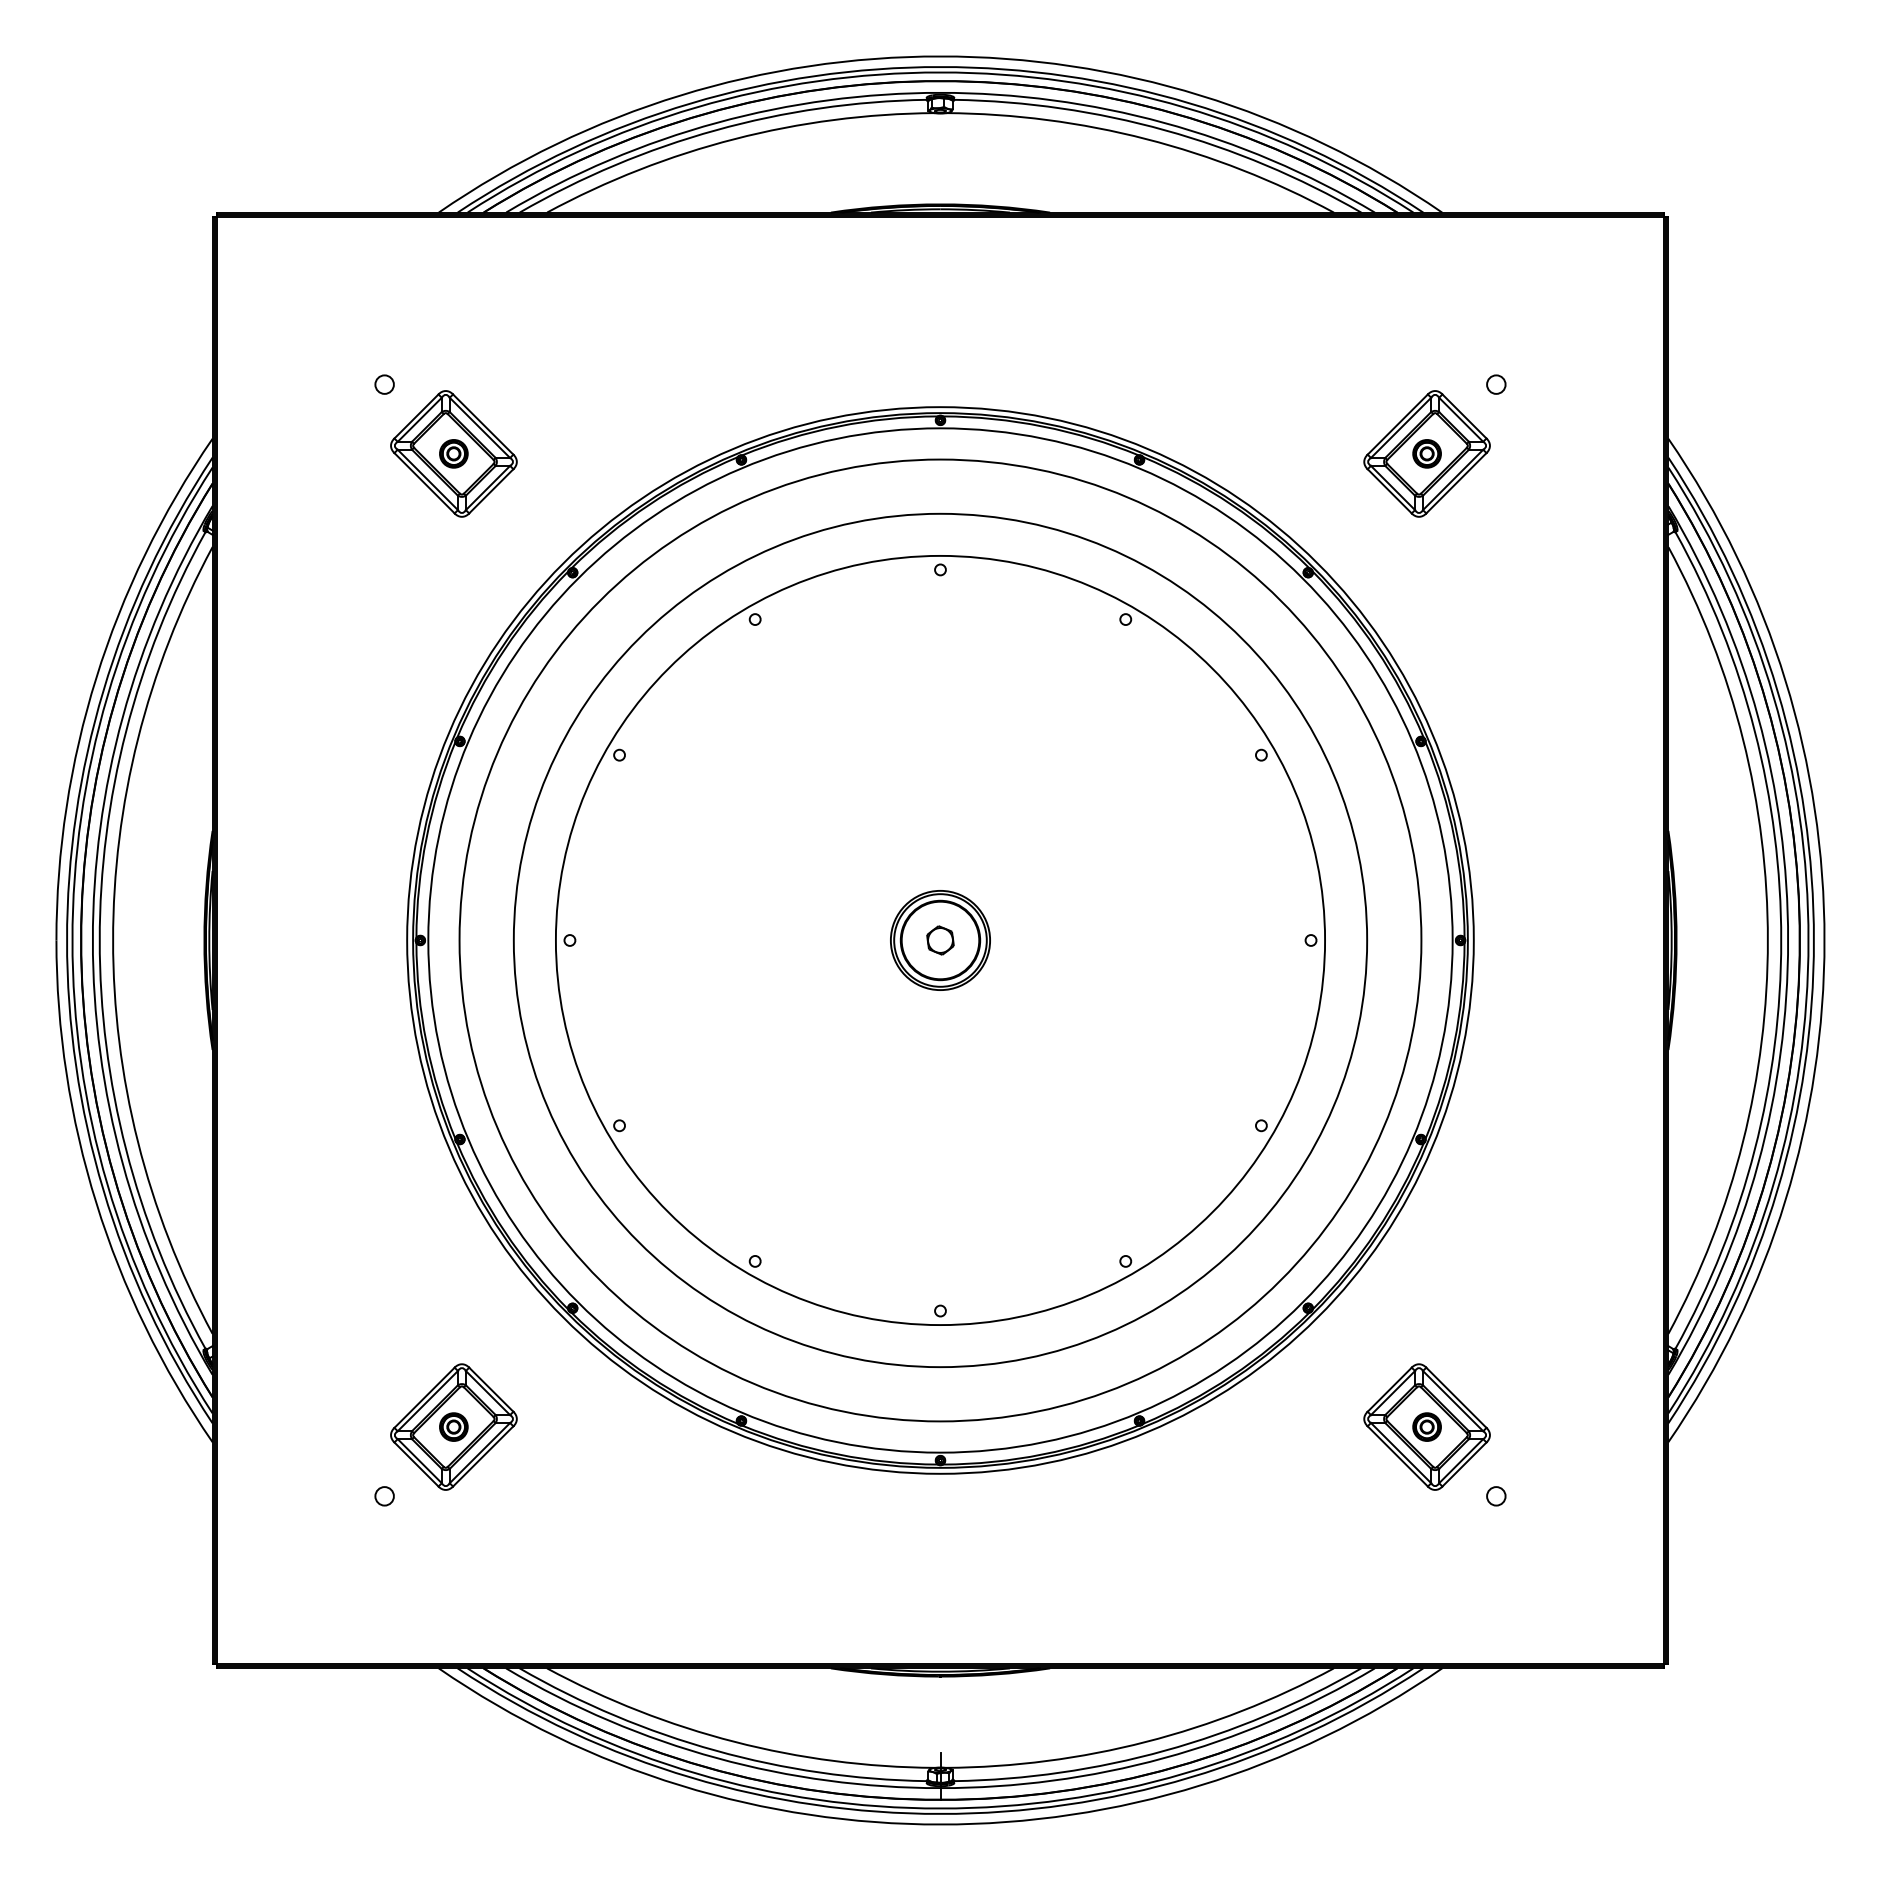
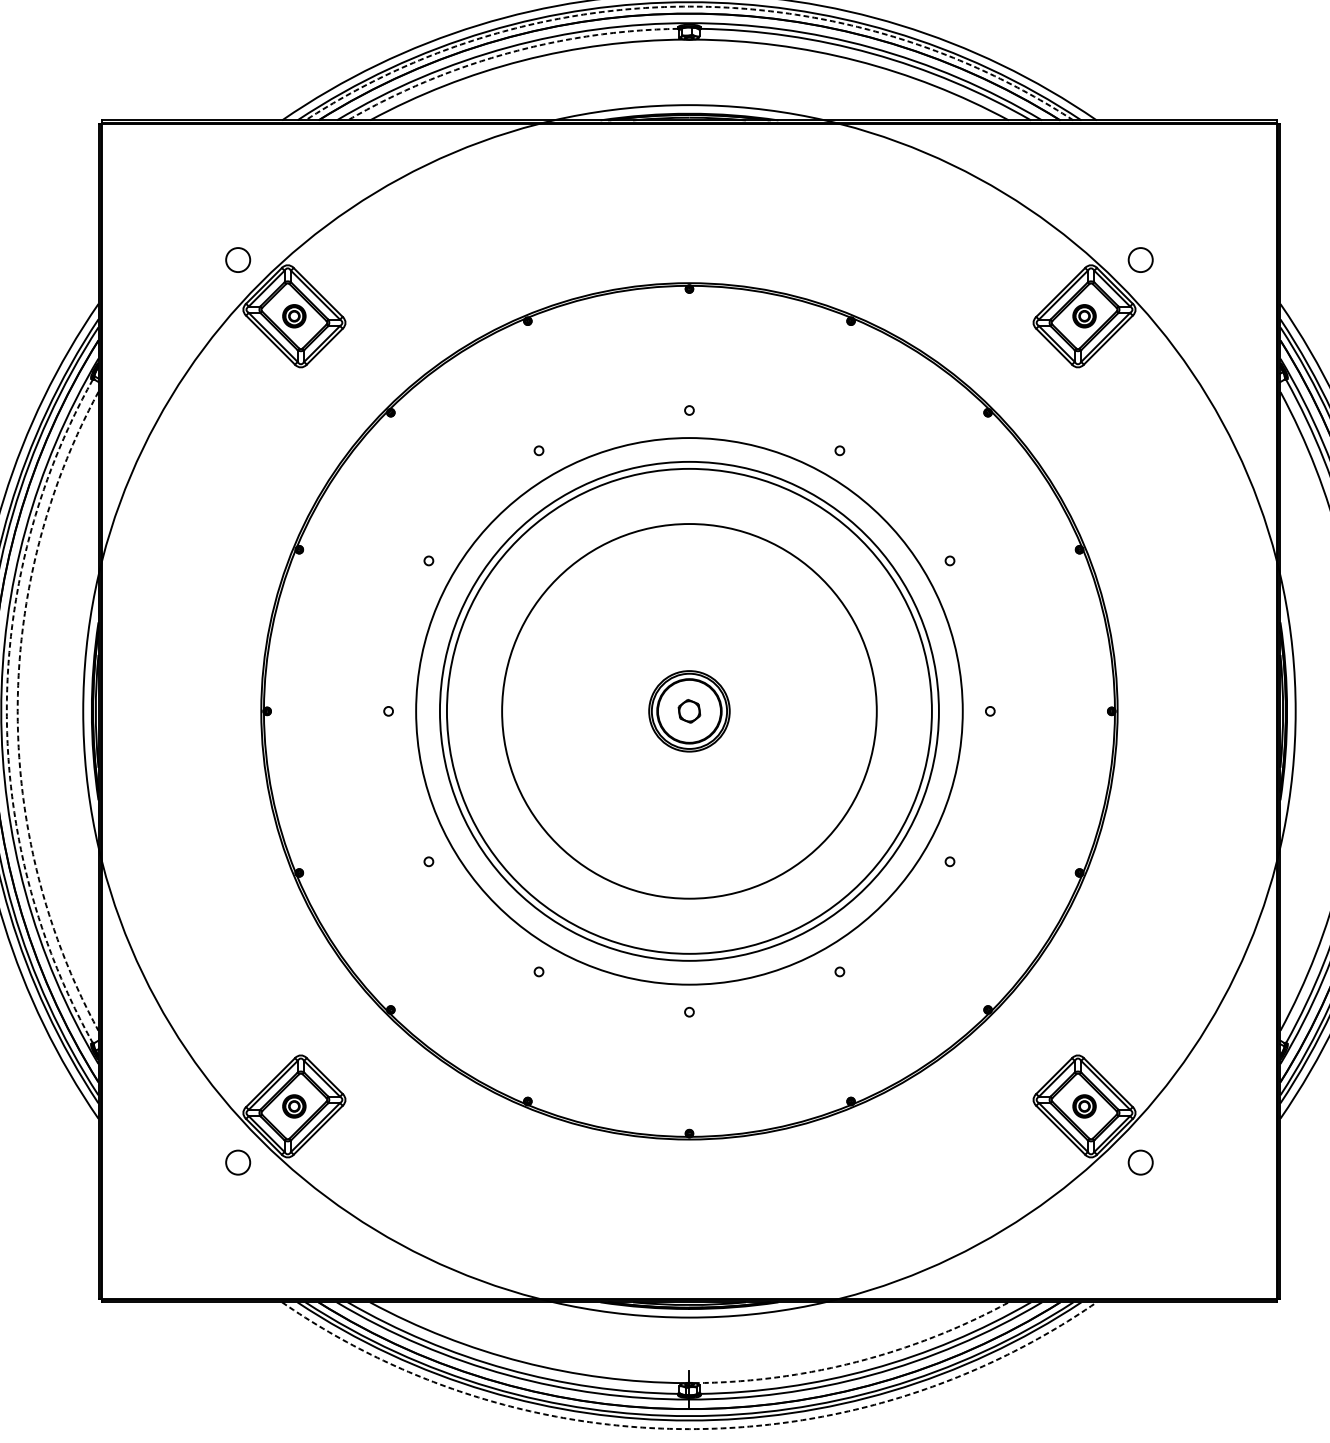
arc: (940, 72) -> (689, 6), solid -> dashed
arc: (716, 130) -> (507, 53), solid -> dashed
circle: (384, 384) -> (238, 259), size x1.6
circle: (1496, 384) -> (1140, 259), size x1.6
arc: (99, 940) -> (6, 711), solid -> dashed
arc: (113, 940) -> (18, 711), solid -> dashed
circle: (940, 940) -> (689, 711), size x0.6
circle: (940, 940) -> (689, 711), size x0.6
circle: (940, 940) -> (689, 711), size x0.7
circle: (940, 940) -> (689, 711), size x0.7
circle: (940, 940) -> (689, 711), size x1.4
circle: (384, 1496) -> (238, 1162), size x1.6
circle: (1496, 1496) -> (1140, 1162), size x1.6
arc: (1146, 1741) -> (856, 1361), solid -> dashed
arc: (940, 1824) -> (689, 1429), solid -> dashed

